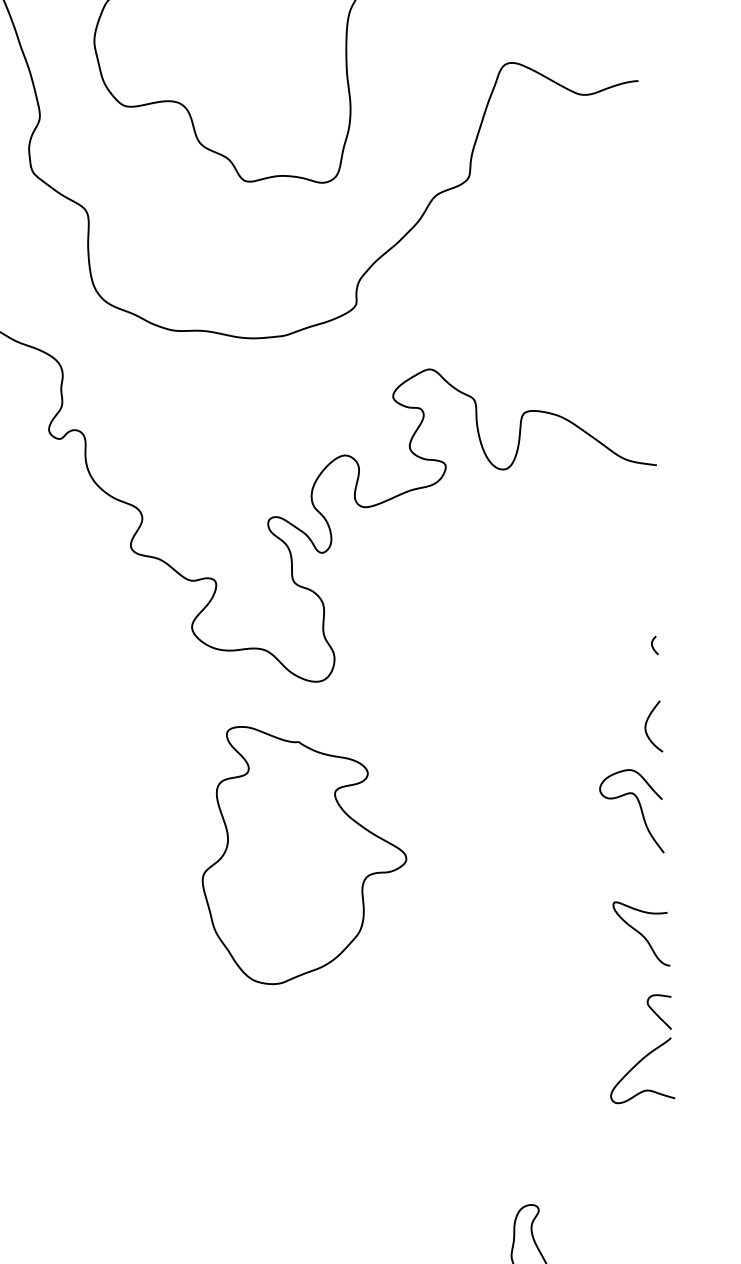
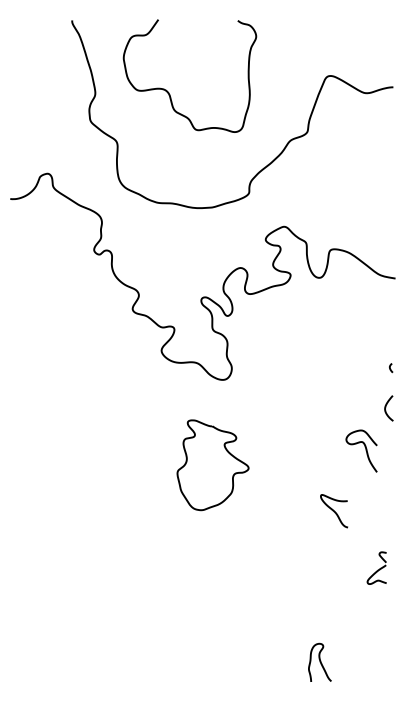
curve: (639, 809) -> (365, 450), moved
part: (302, 854) -> (212, 465), size x0.7
curve: (641, 934) -> (334, 511), moved
part: (639, 1047) -> (376, 567), size x0.6

